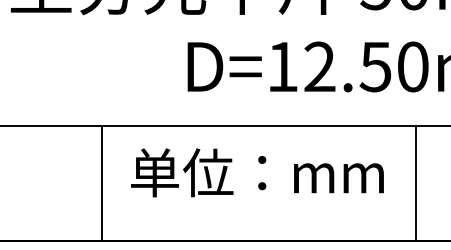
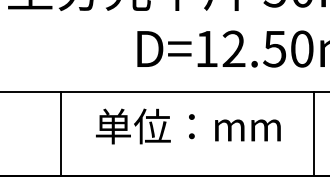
line: (101, 183) -> (60, 134), moved
line: (416, 183) -> (314, 134), moved

